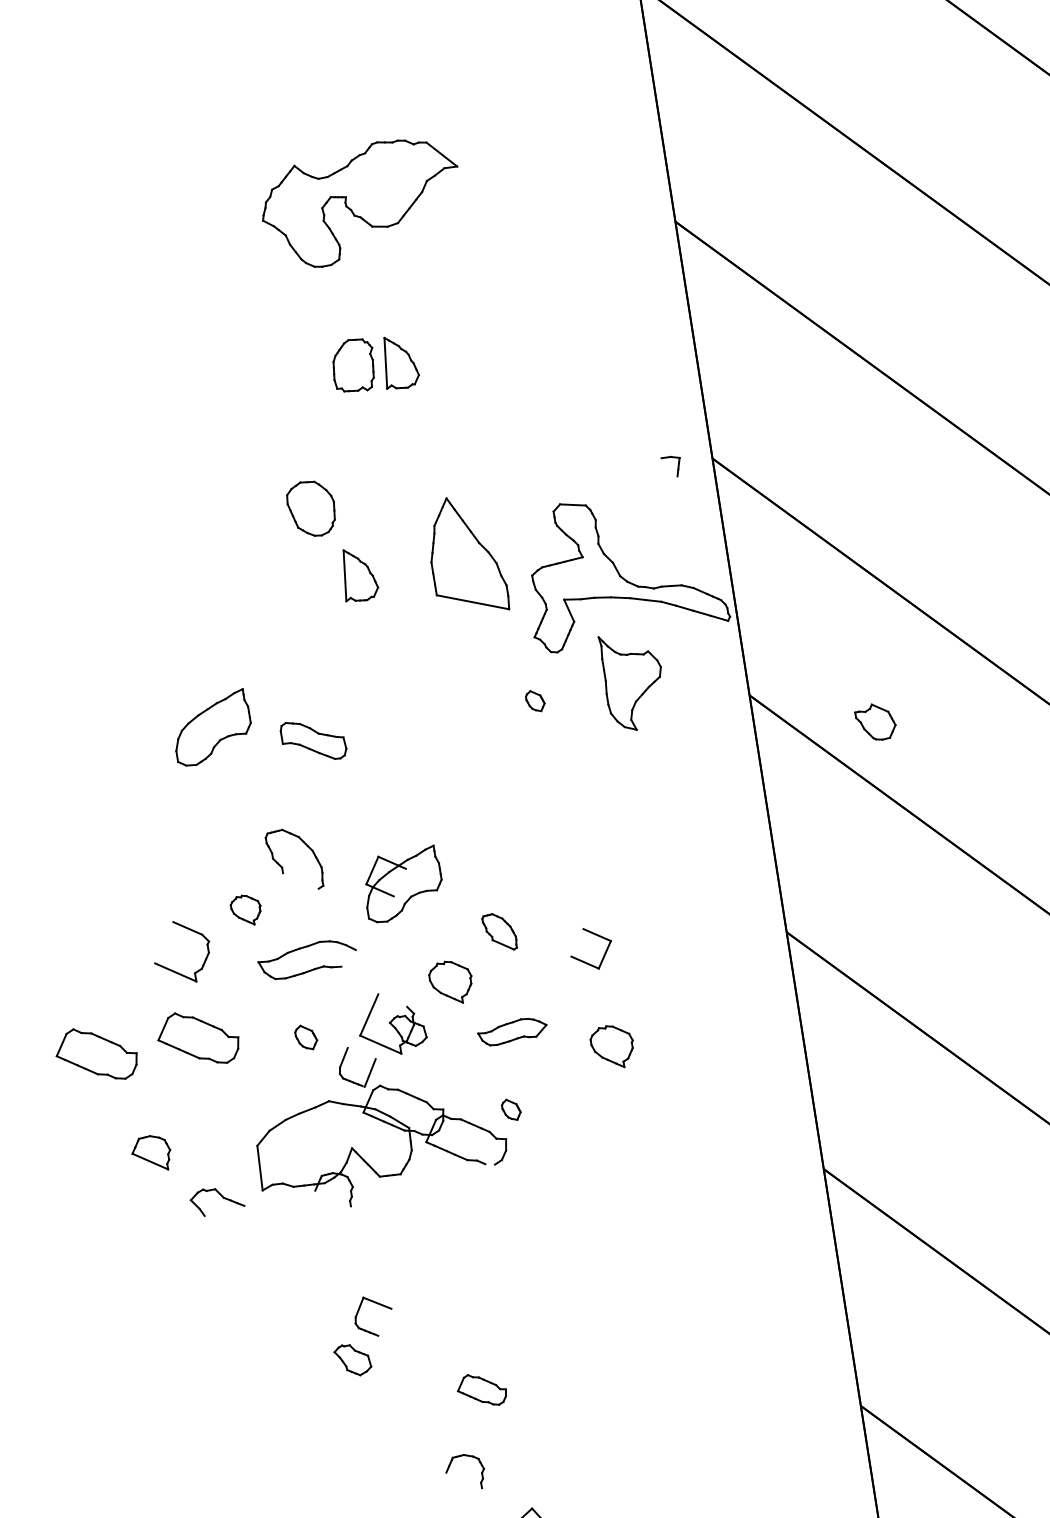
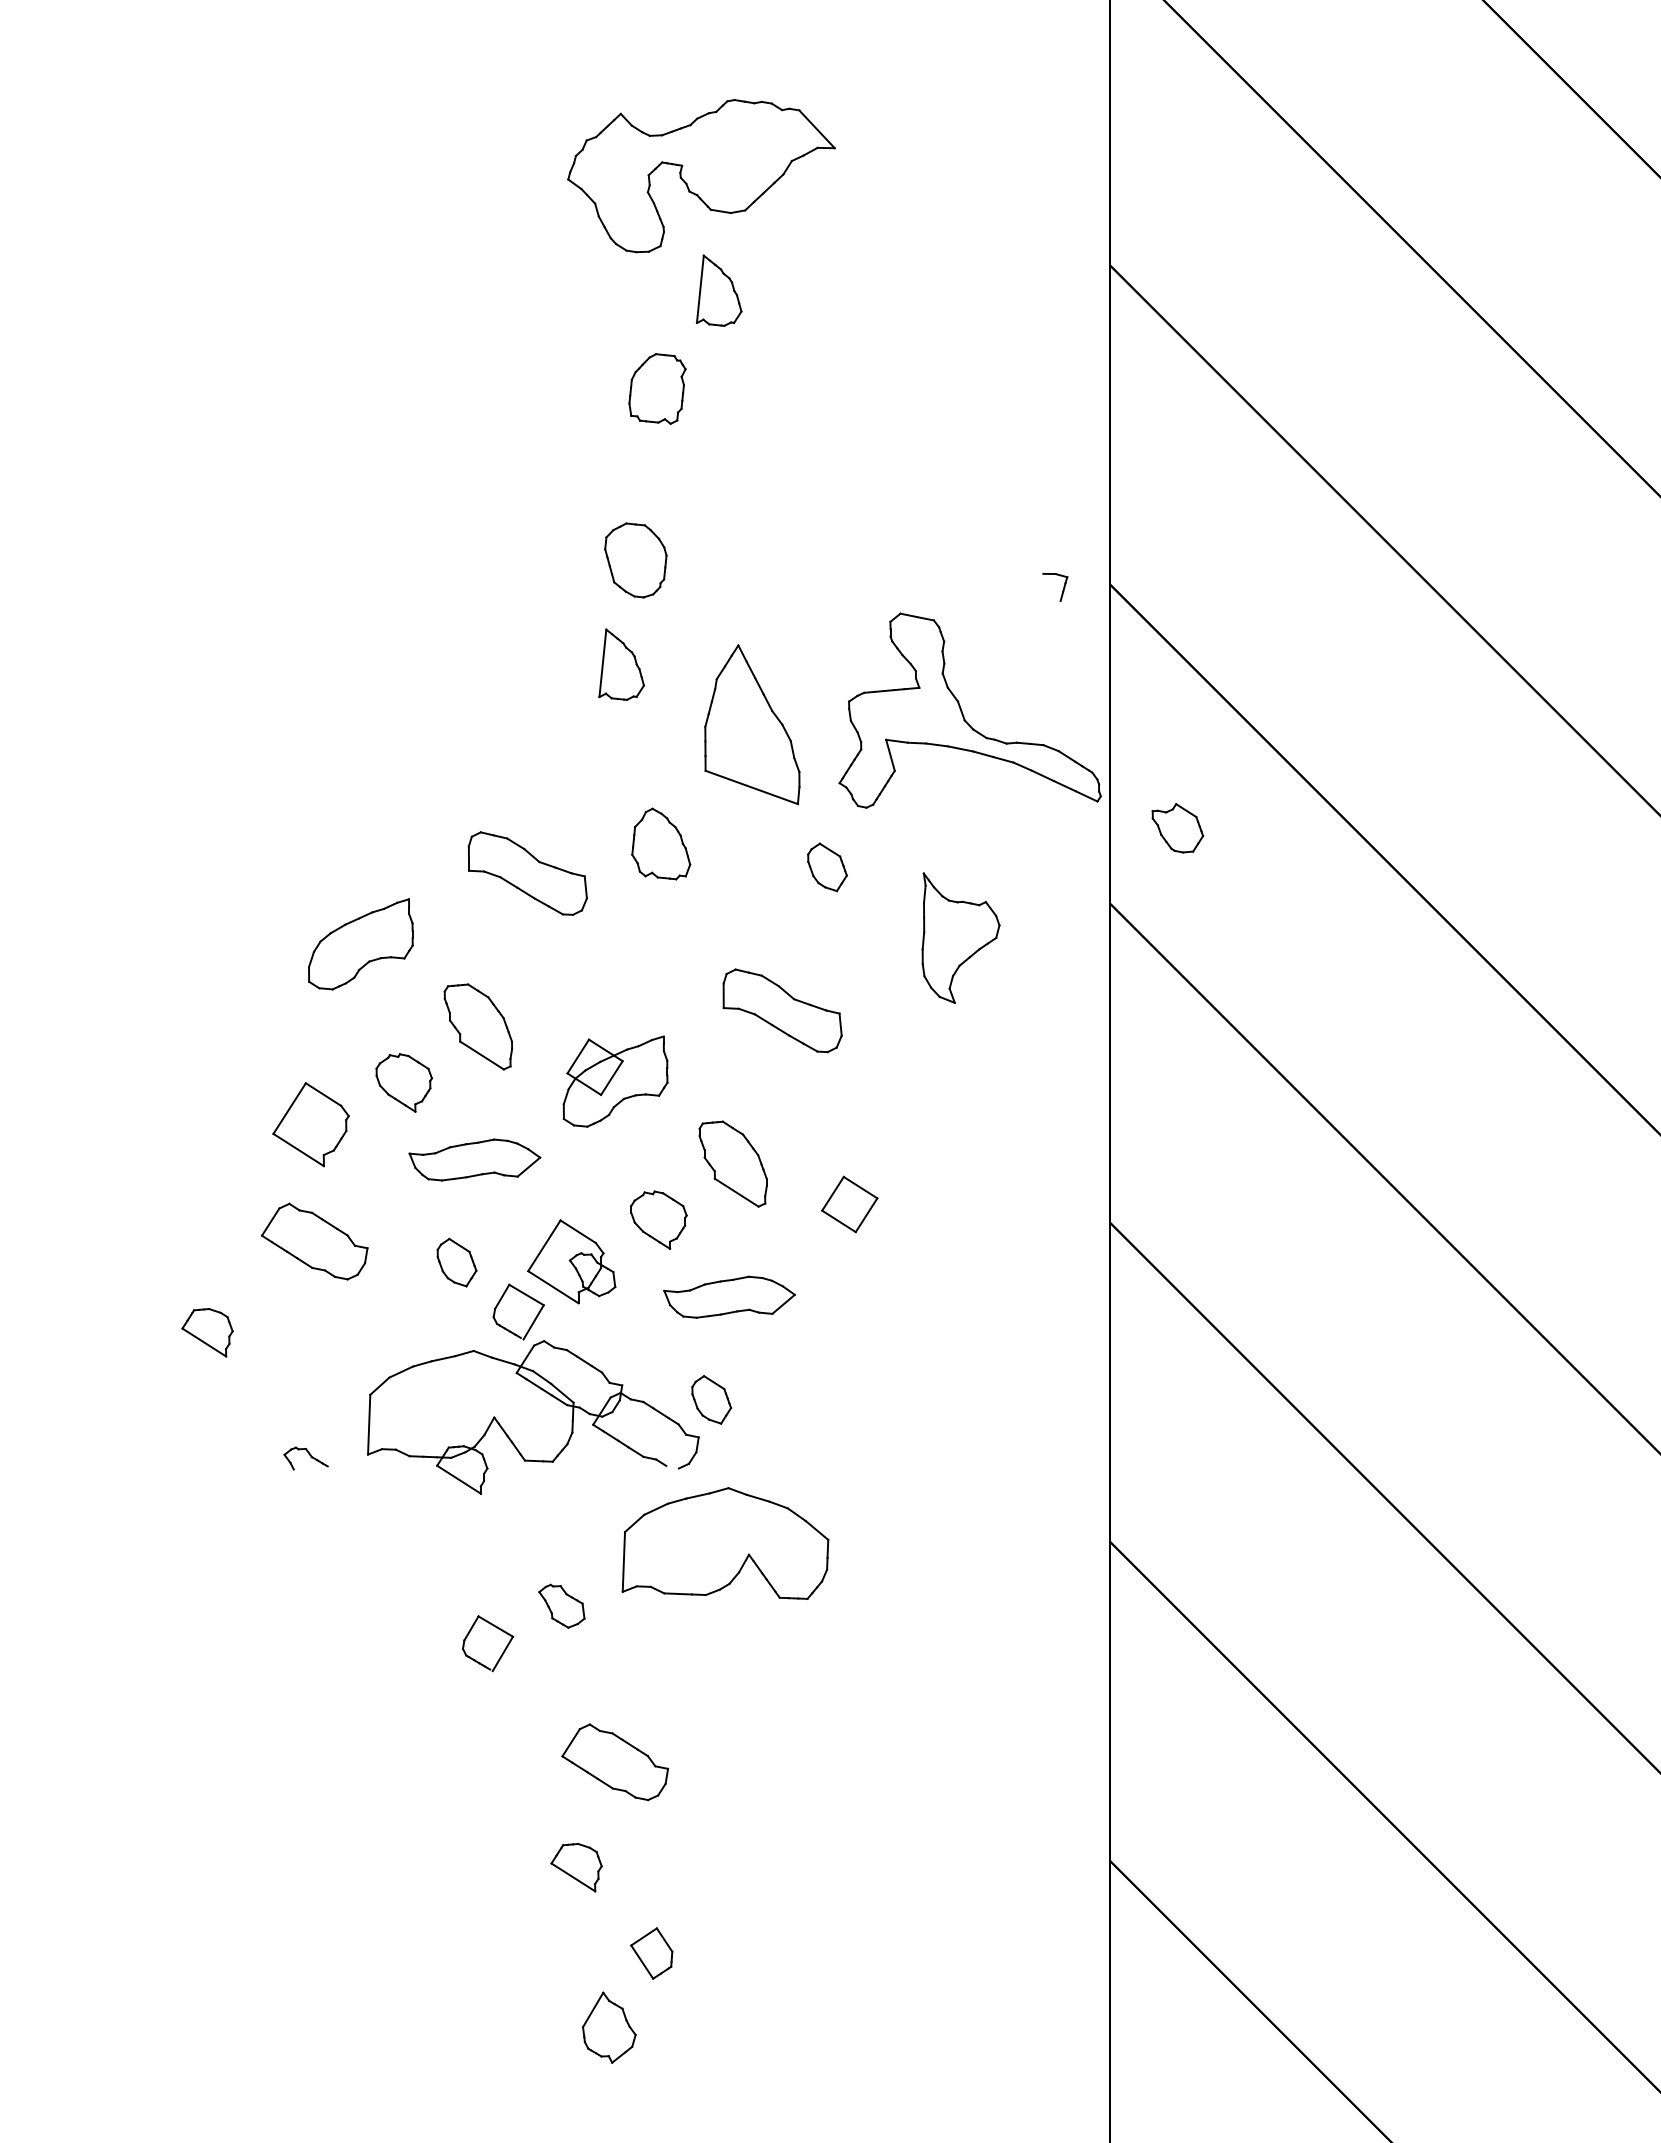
part: (399, 362) -> (718, 290), moved
part: (311, 508) -> (635, 560), moved
part: (466, 555) -> (752, 724), moved
part: (633, 680) -> (960, 937), moved
part: (535, 701) -> (827, 867), size x1.67
part: (409, 702) -> (661, 843), added
part: (875, 722) -> (1177, 828), moved
part: (211, 728) -> (360, 944), moved
part: (313, 740) -> (527, 873), size x1.43
part: (518, 812) -> (782, 1010), added
line: (300, 881) -> (481, 1055), added
line: (399, 882) -> (611, 1077), added
part: (246, 910) -> (404, 1082), size x1.43
part: (499, 932) -> (732, 1163), size x1.67
line: (164, 942) -> (289, 1108), added
line: (577, 942) -> (832, 1193), added
line: (348, 957) -> (528, 1166), added
line: (392, 1000) -> (577, 1231), added
part: (512, 1031) -> (729, 1296), size x1.43
part: (305, 1037) -> (456, 1262), size x1.43
part: (612, 1046) -> (857, 1337), removed
line: (361, 1053) -> (526, 1294), added
part: (96, 1054) -> (177, 1241), removed
part: (511, 1109) -> (711, 1399), size x1.67
part: (151, 1153) -> (207, 1332), moved
line: (332, 1198) -> (458, 1479), added
part: (216, 1200) -> (305, 1458), size x0.62
part: (538, 1214) -> (725, 1543), added
line: (385, 1322) -> (502, 1653), added
part: (352, 1359) -> (561, 1605), moved
part: (482, 1390) -> (615, 1762), size x1.67
line: (464, 1480) -> (573, 1877), added

